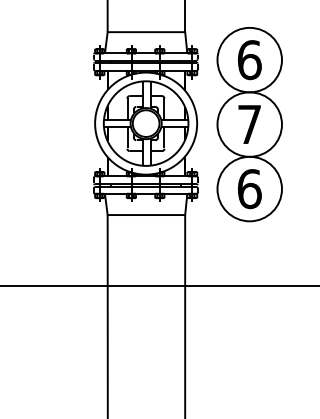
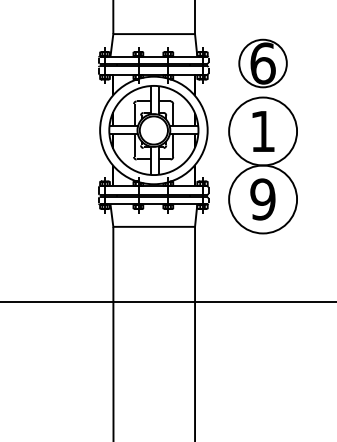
circle: (249, 59) -> (262, 62), size x0.7
text: (249, 124) -> (262, 131), 7 -> 1
text: (249, 189) -> (262, 199), 6 -> 9

